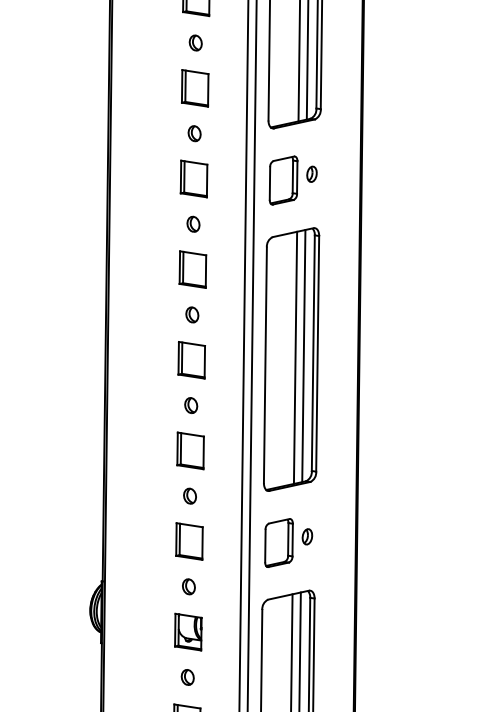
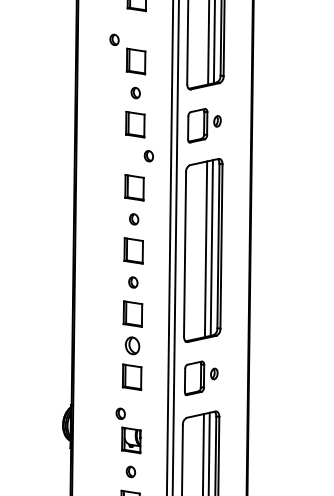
part: (195, 42) -> (114, 39), moved
part: (192, 224) -> (148, 156), moved
part: (189, 495) -> (132, 345), size x1.6
part: (188, 586) -> (120, 413), moved

